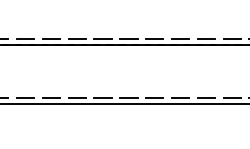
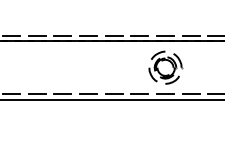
part: (180, 71) -> (165, 67), added

